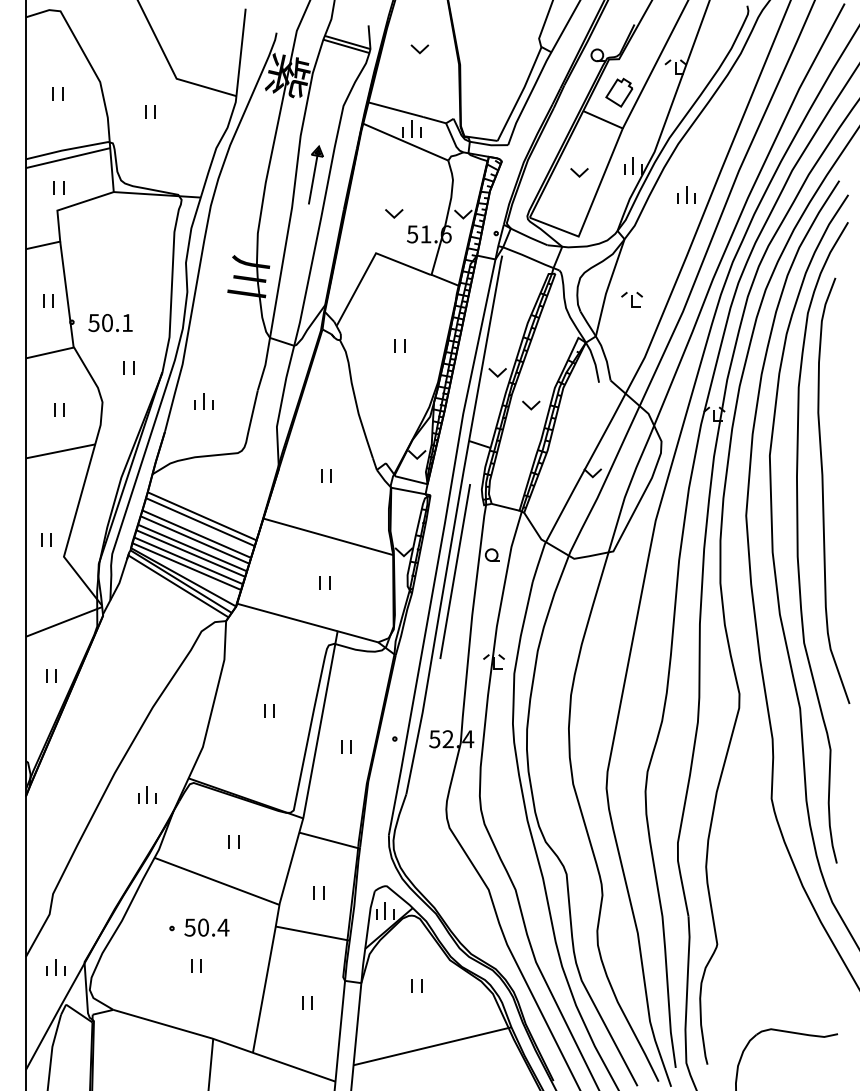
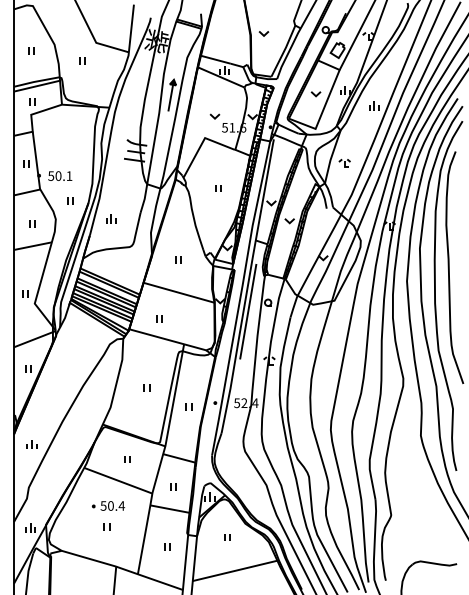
part: (419, 48) -> (263, 33), moved
part: (325, 582) -> (159, 318), moved
part: (145, 794) -> (31, 444), moved

